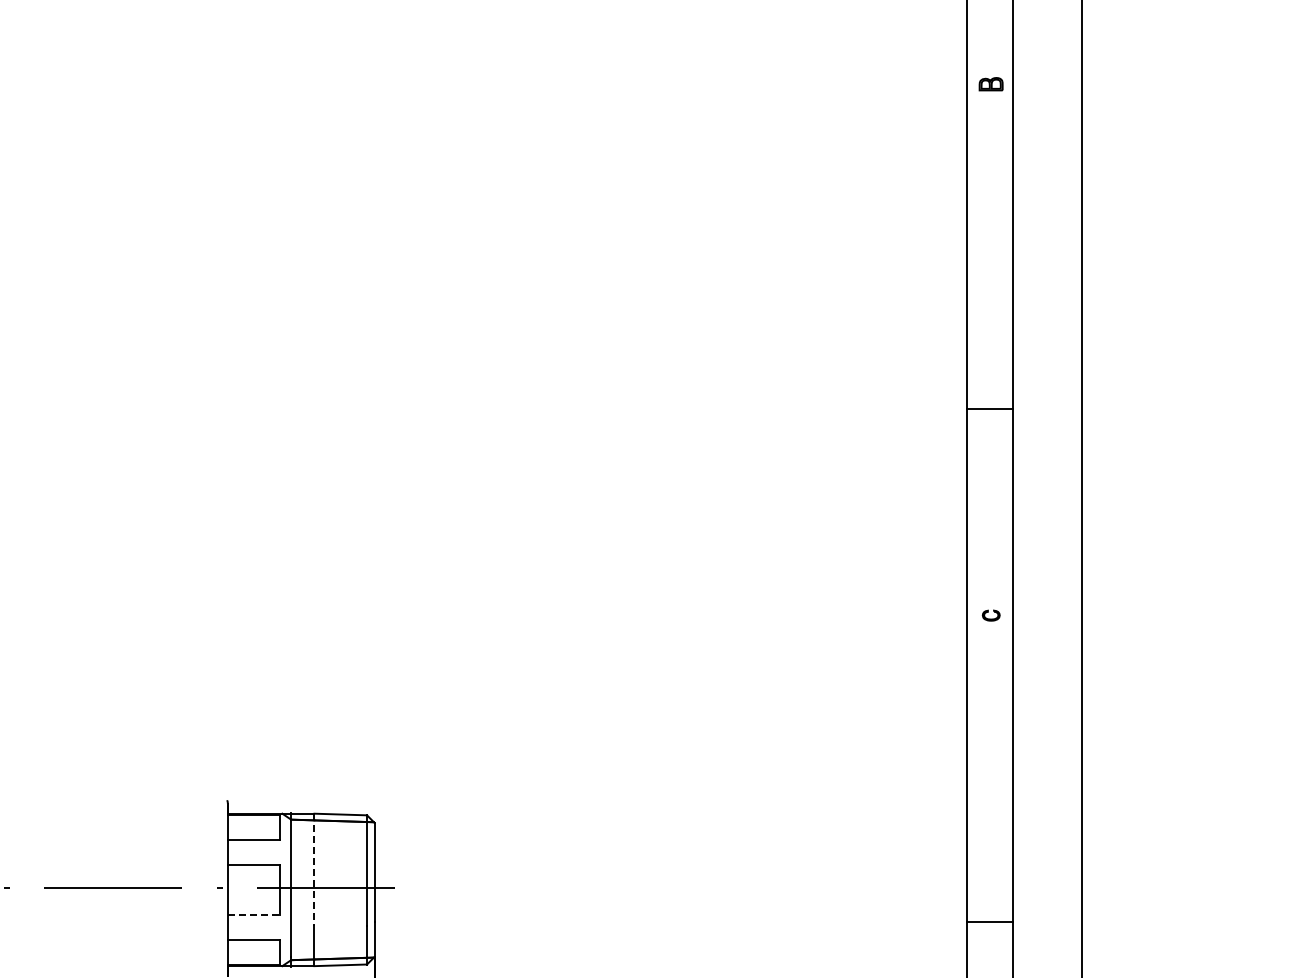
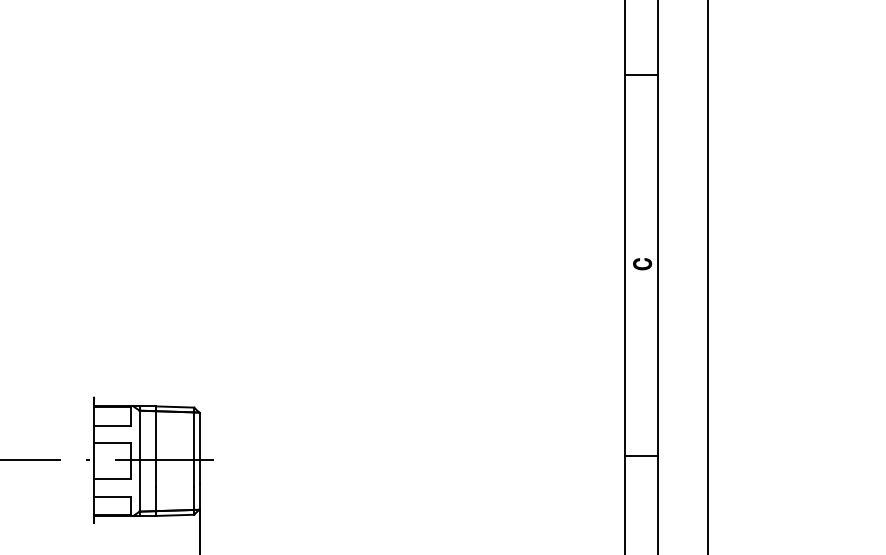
line: (990, 409) -> (642, 75), moved
part: (991, 615) -> (642, 264), size x1.43
line: (314, 870) -> (156, 447), dashed -> solid
line: (253, 915) -> (112, 479), dashed -> solid
line: (990, 922) -> (642, 456), moved

